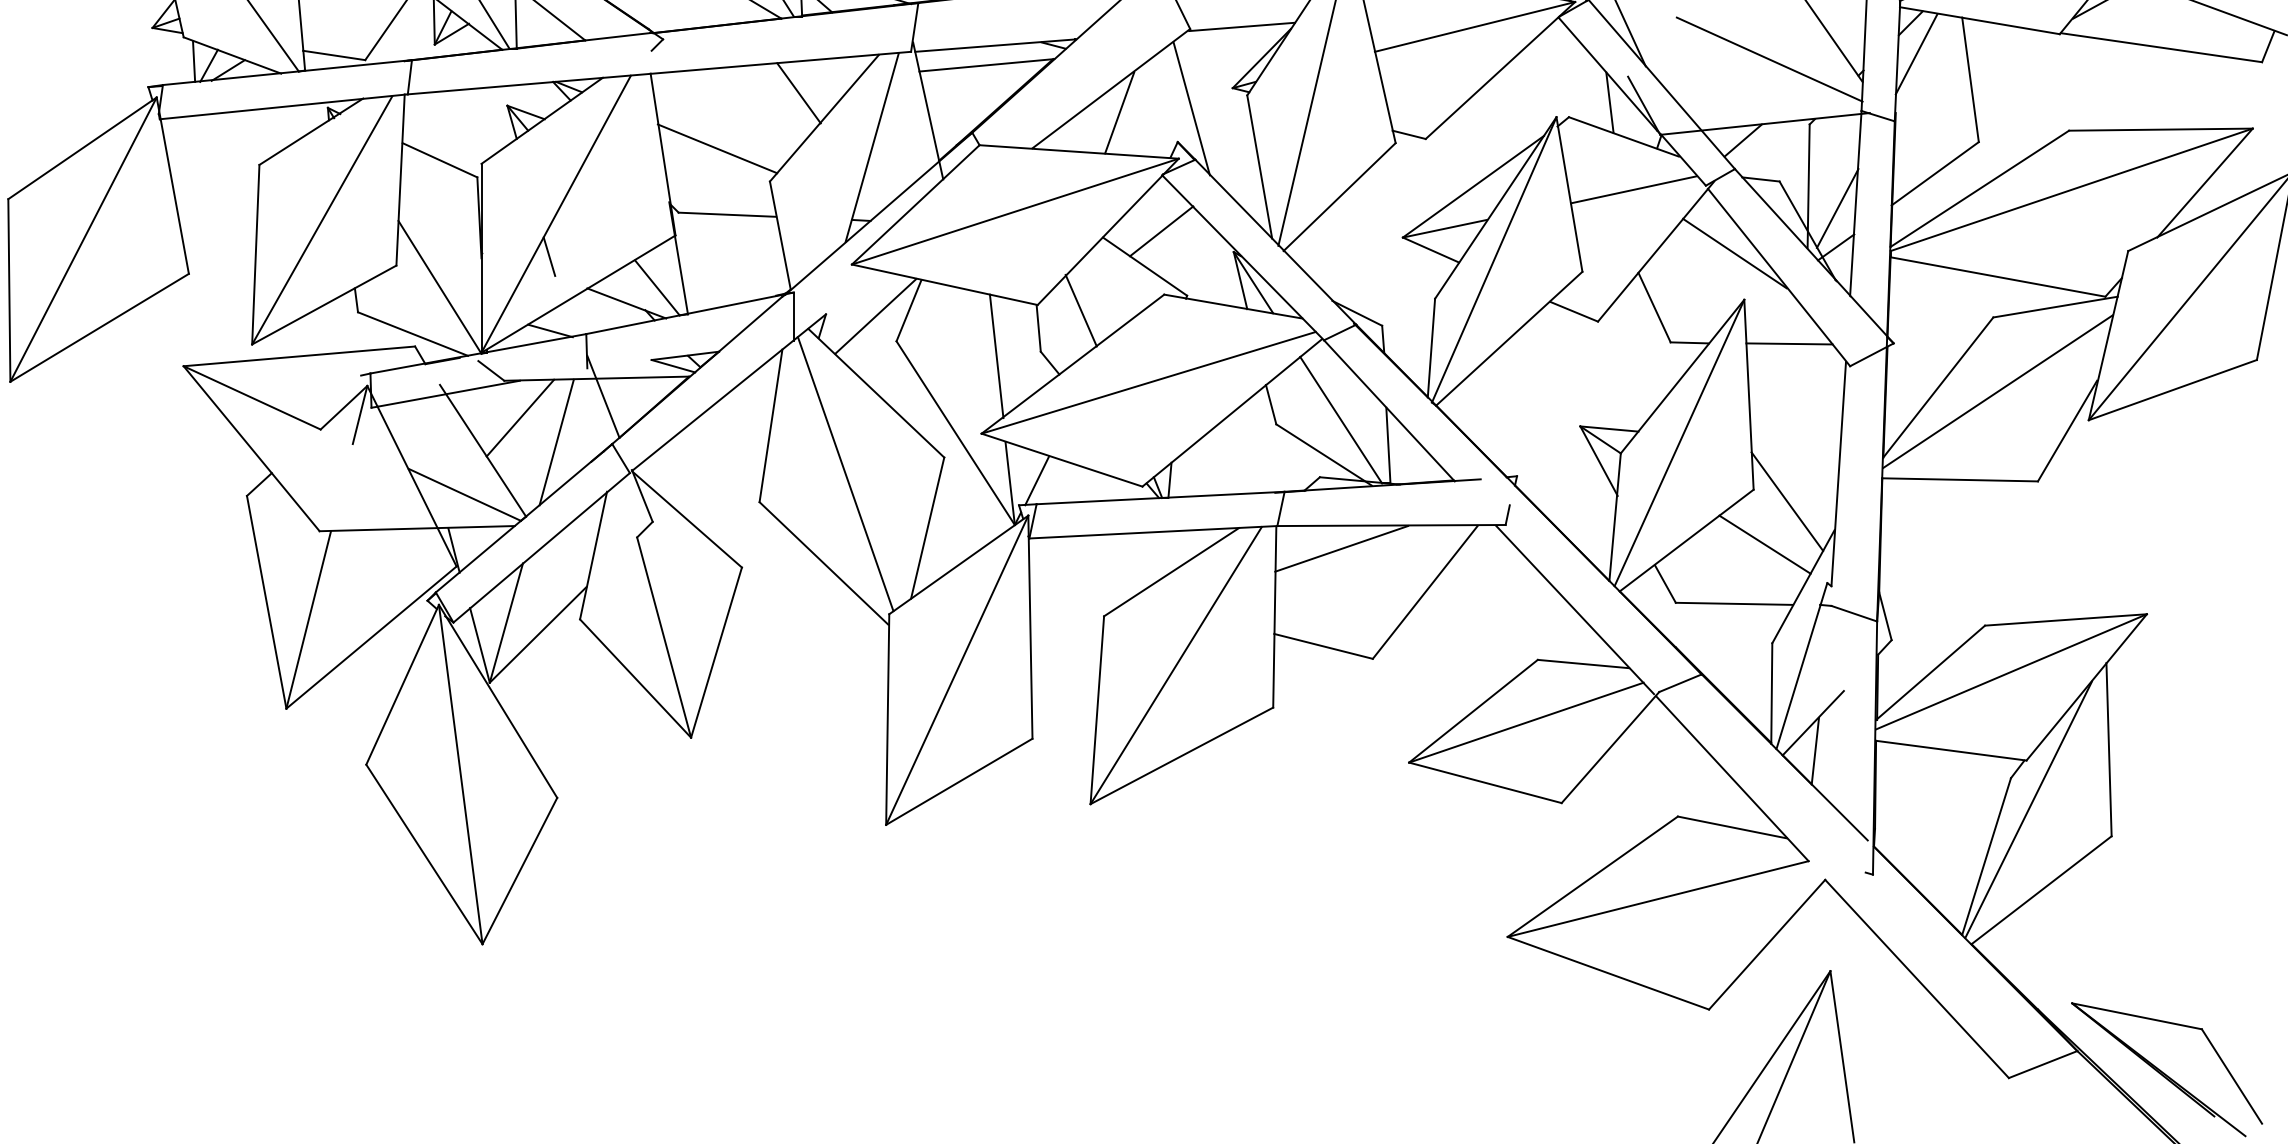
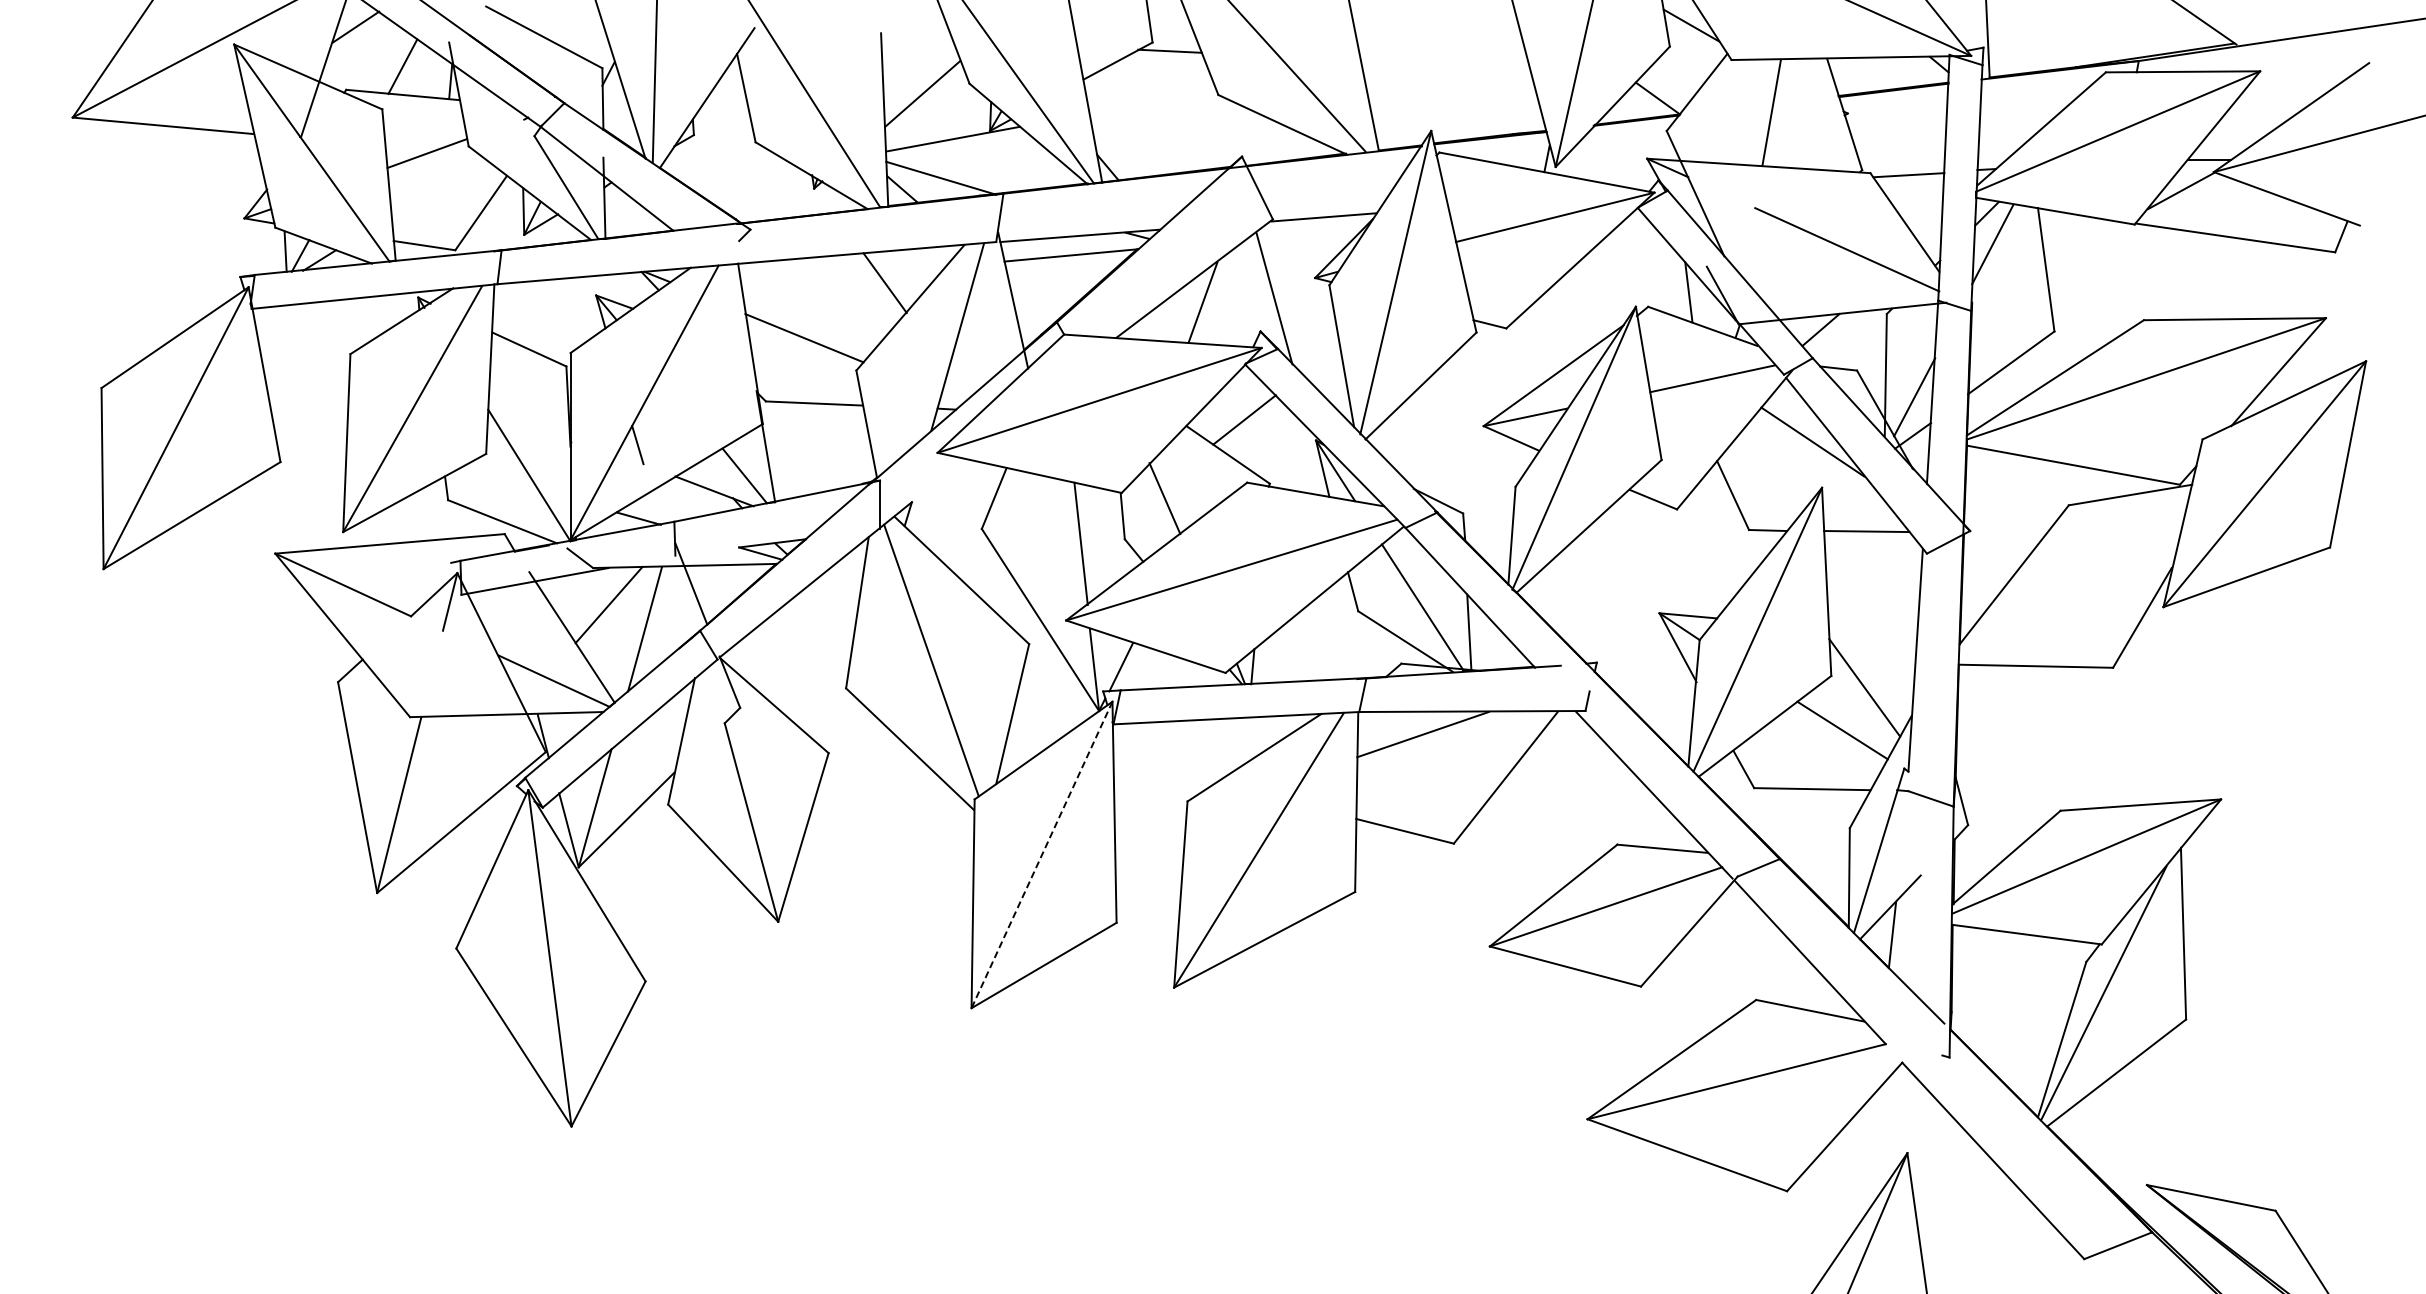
line: (876, 316) -> (961, 504), removed
line: (1998, 391) -> (2073, 578), removed
line: (957, 669) -> (1042, 854), solid -> dashed

